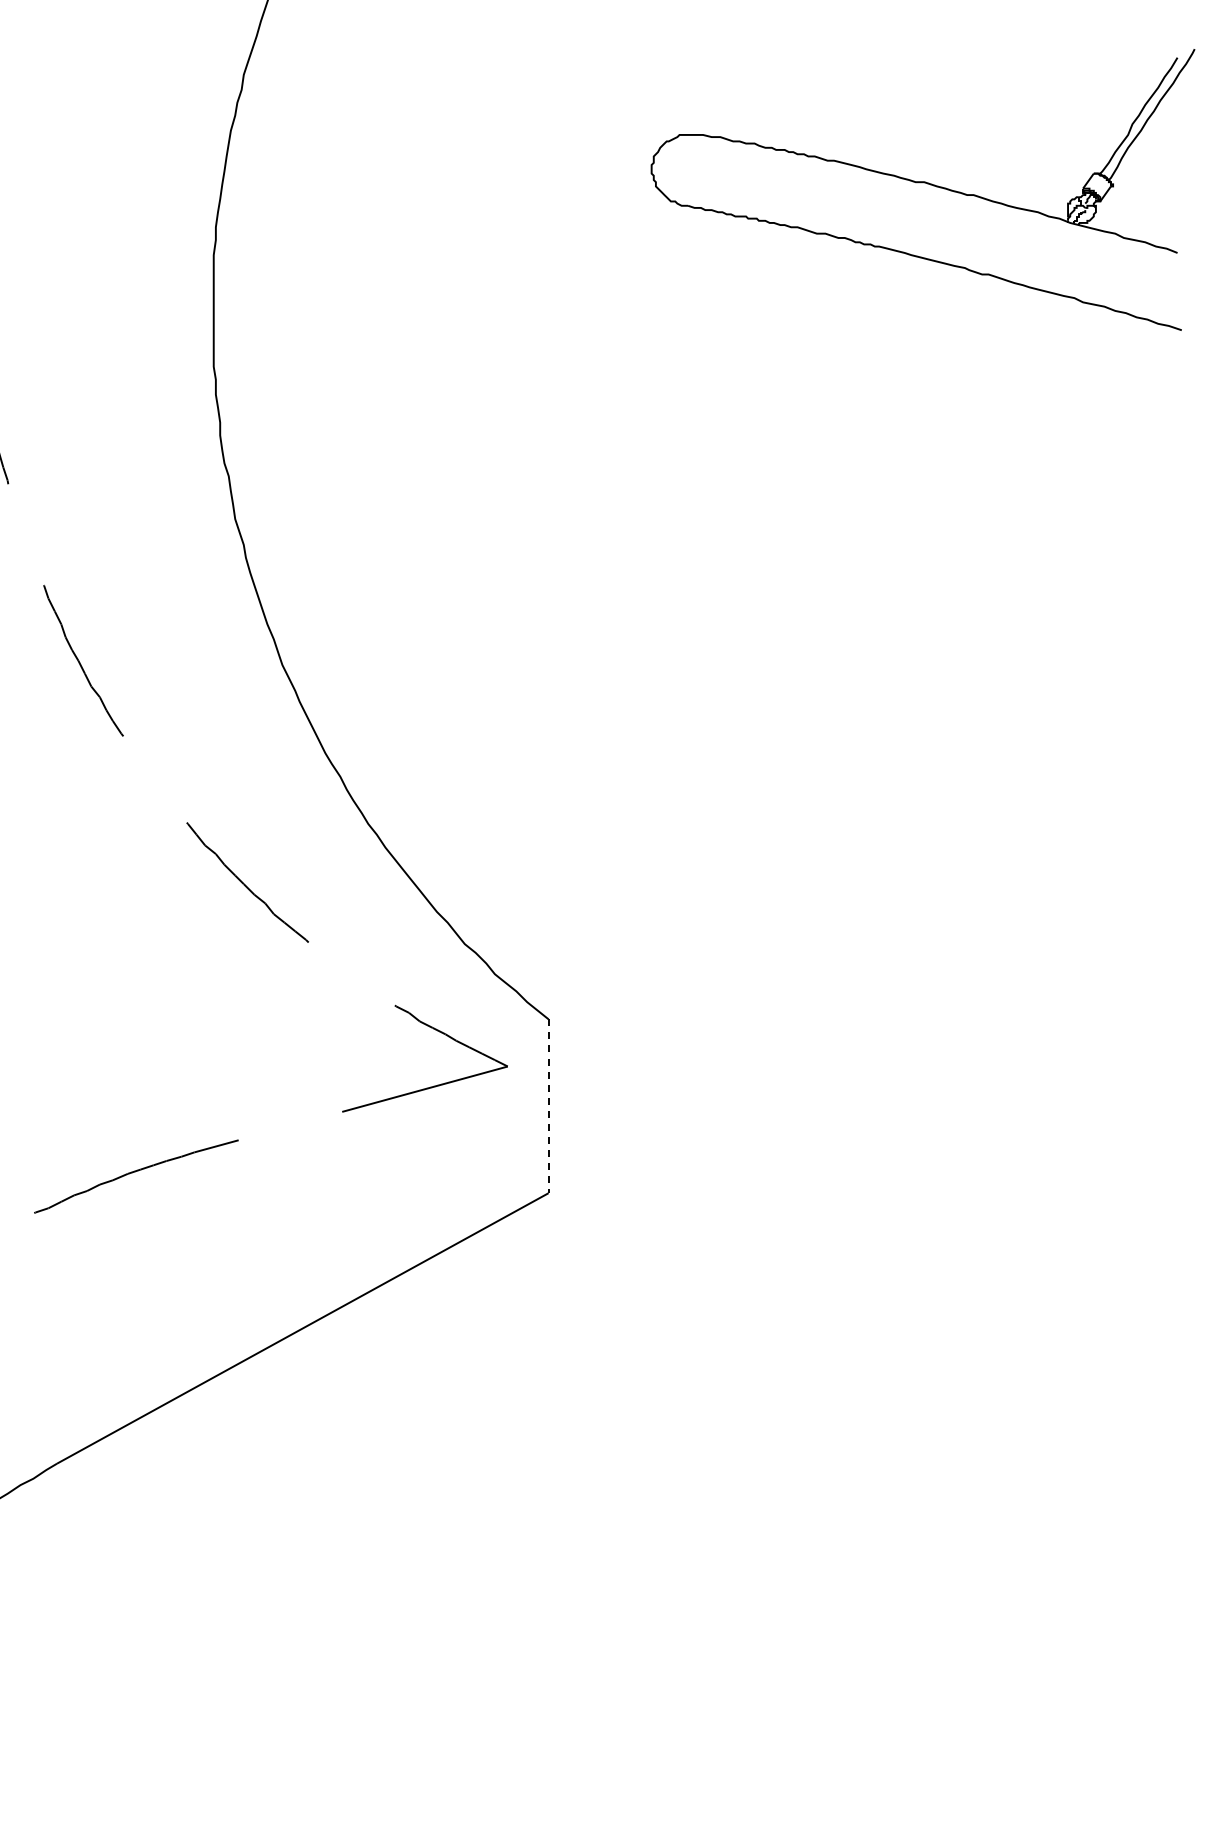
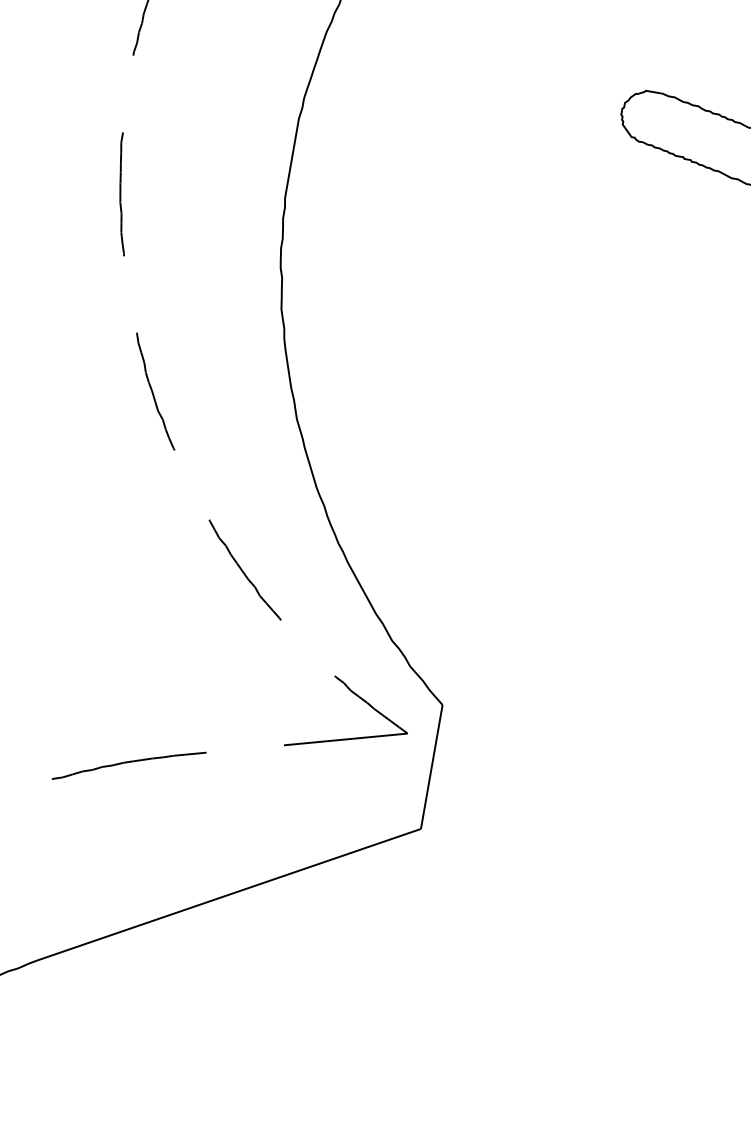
line: (548, 1106) -> (431, 767), dashed -> solid

